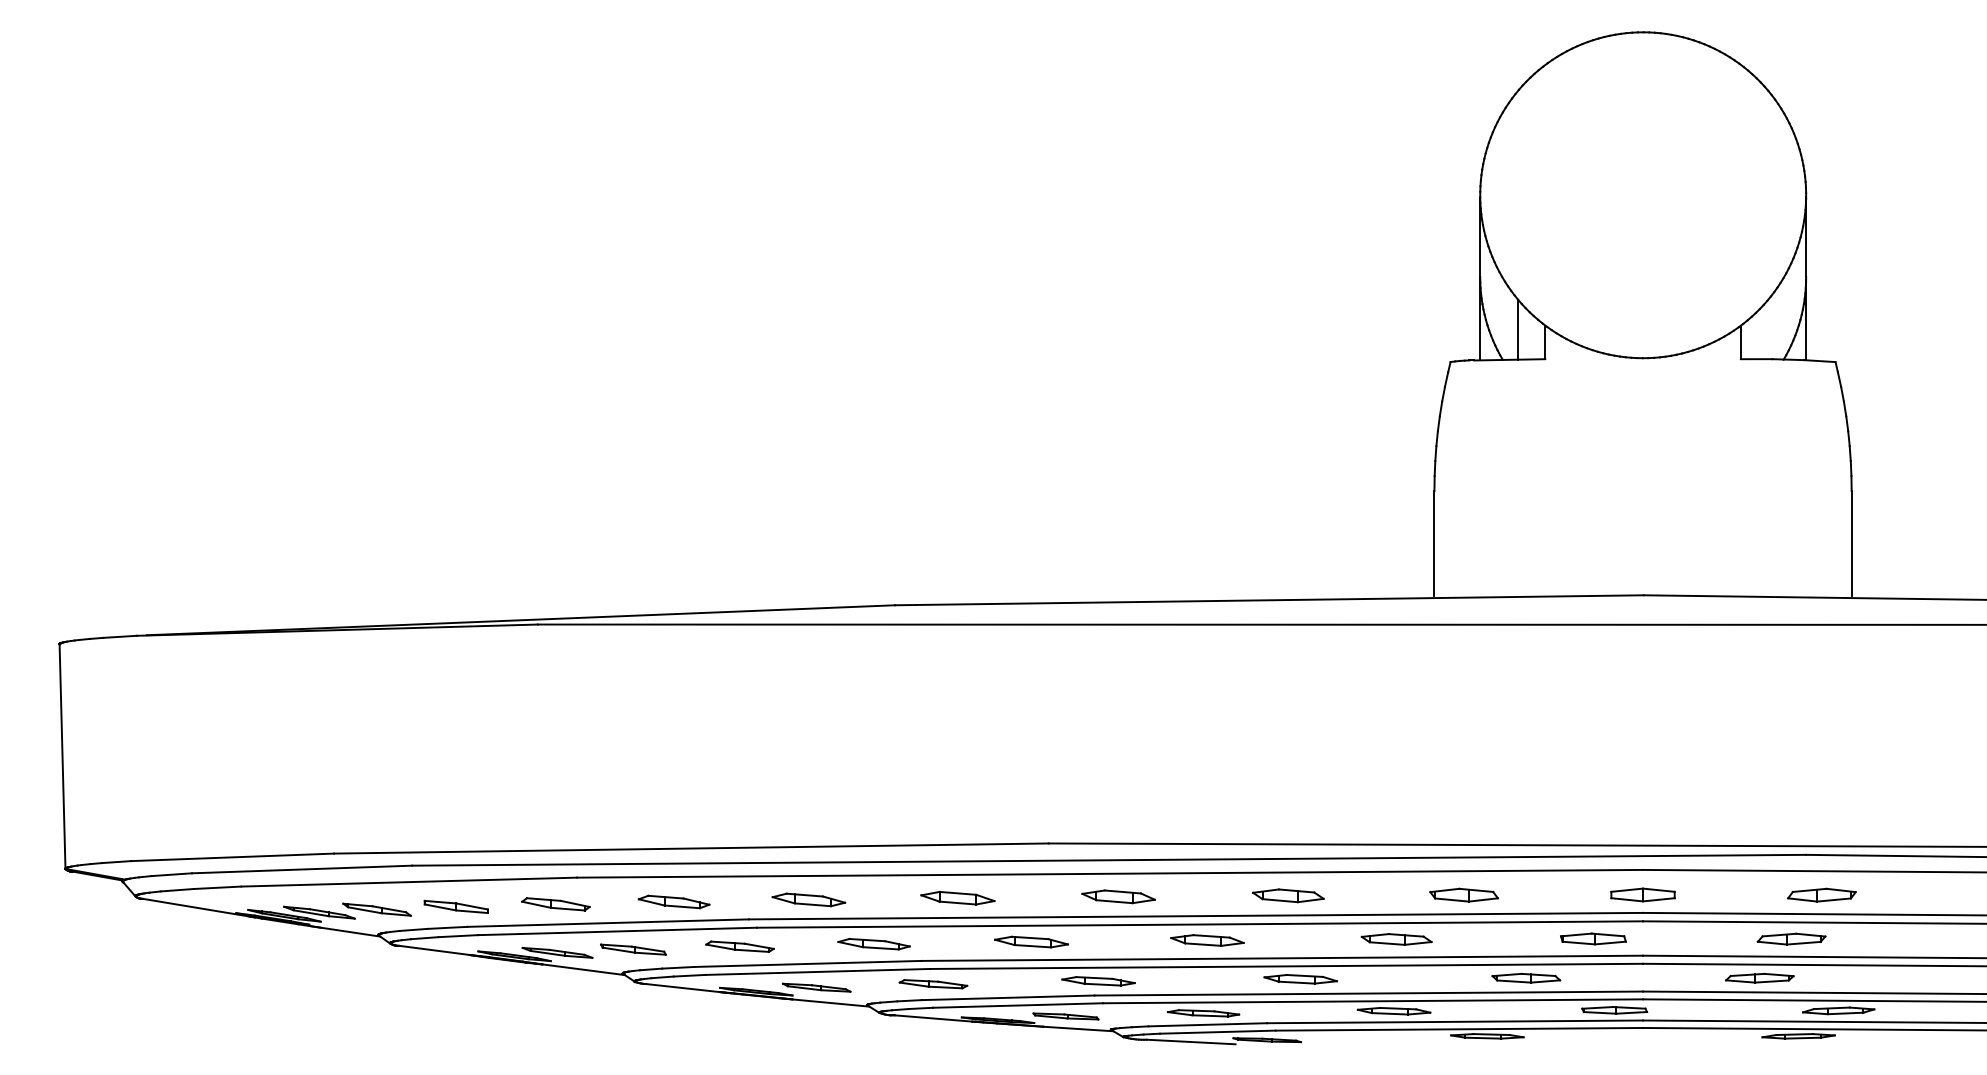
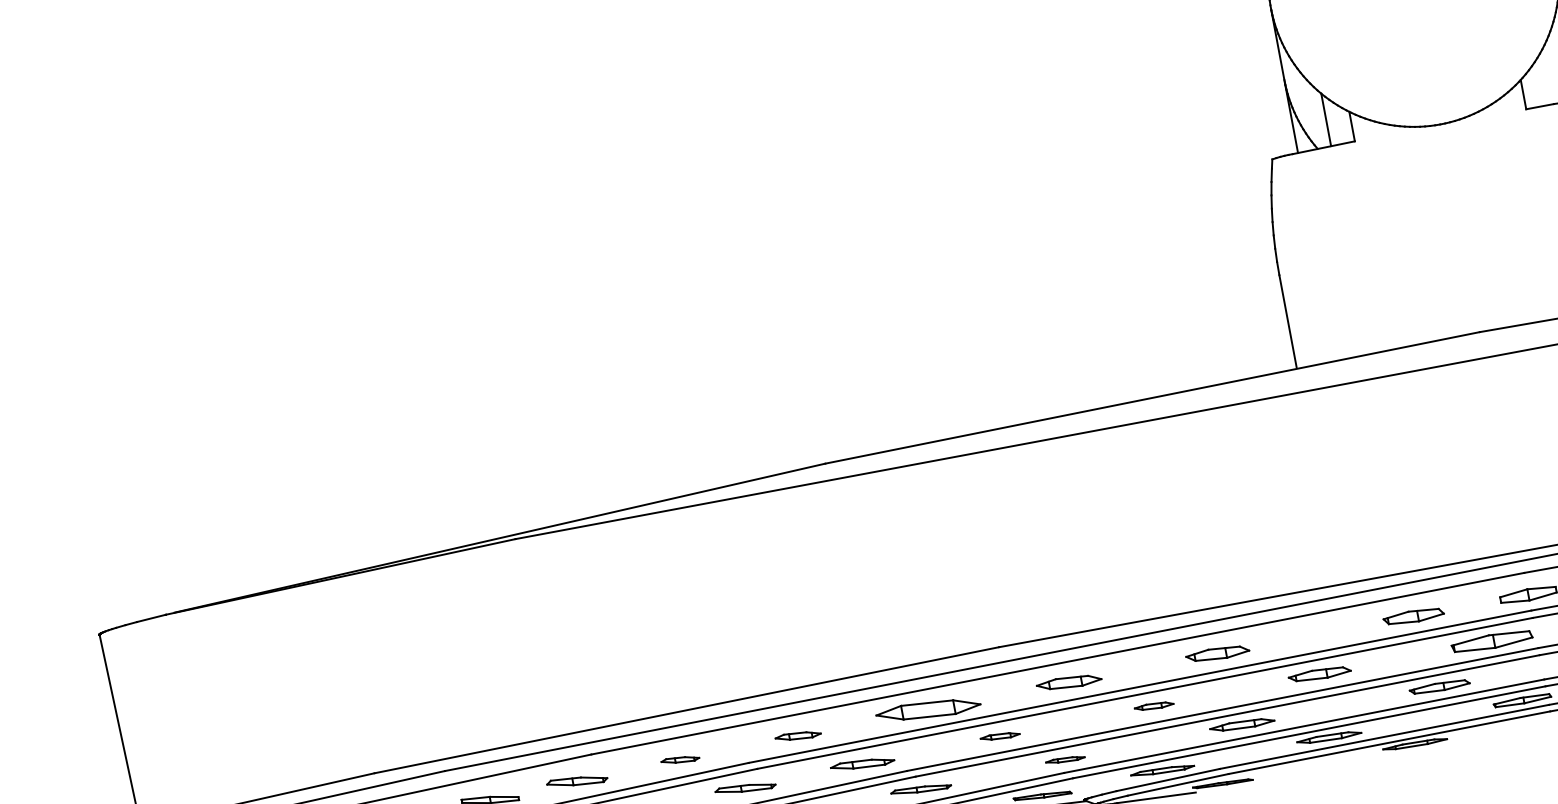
part: (1463, 894) -> (1413, 616), moved
part: (957, 898) -> (928, 710), size x1.6
part: (808, 899) -> (797, 735), size x0.7
part: (673, 901) -> (679, 759), size x0.6
part: (1593, 938) -> (1492, 641), size x1.4
part: (1207, 940) -> (1154, 706), size x0.6
part: (1031, 941) -> (1000, 735), size x0.6
part: (1098, 981) -> (1065, 760), size x0.6

